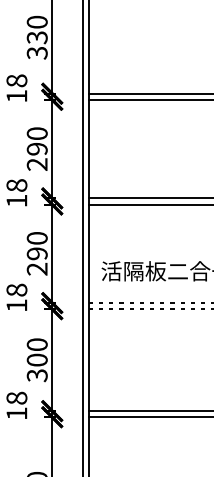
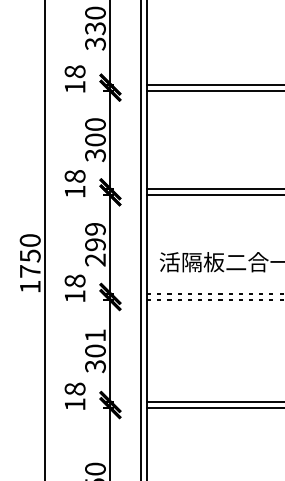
text: (37, 156) -> (95, 147), 290 -> 300
text: (37, 237) -> (95, 228), 290 -> 299
text: (37, 344) -> (95, 335), 300 -> 301

